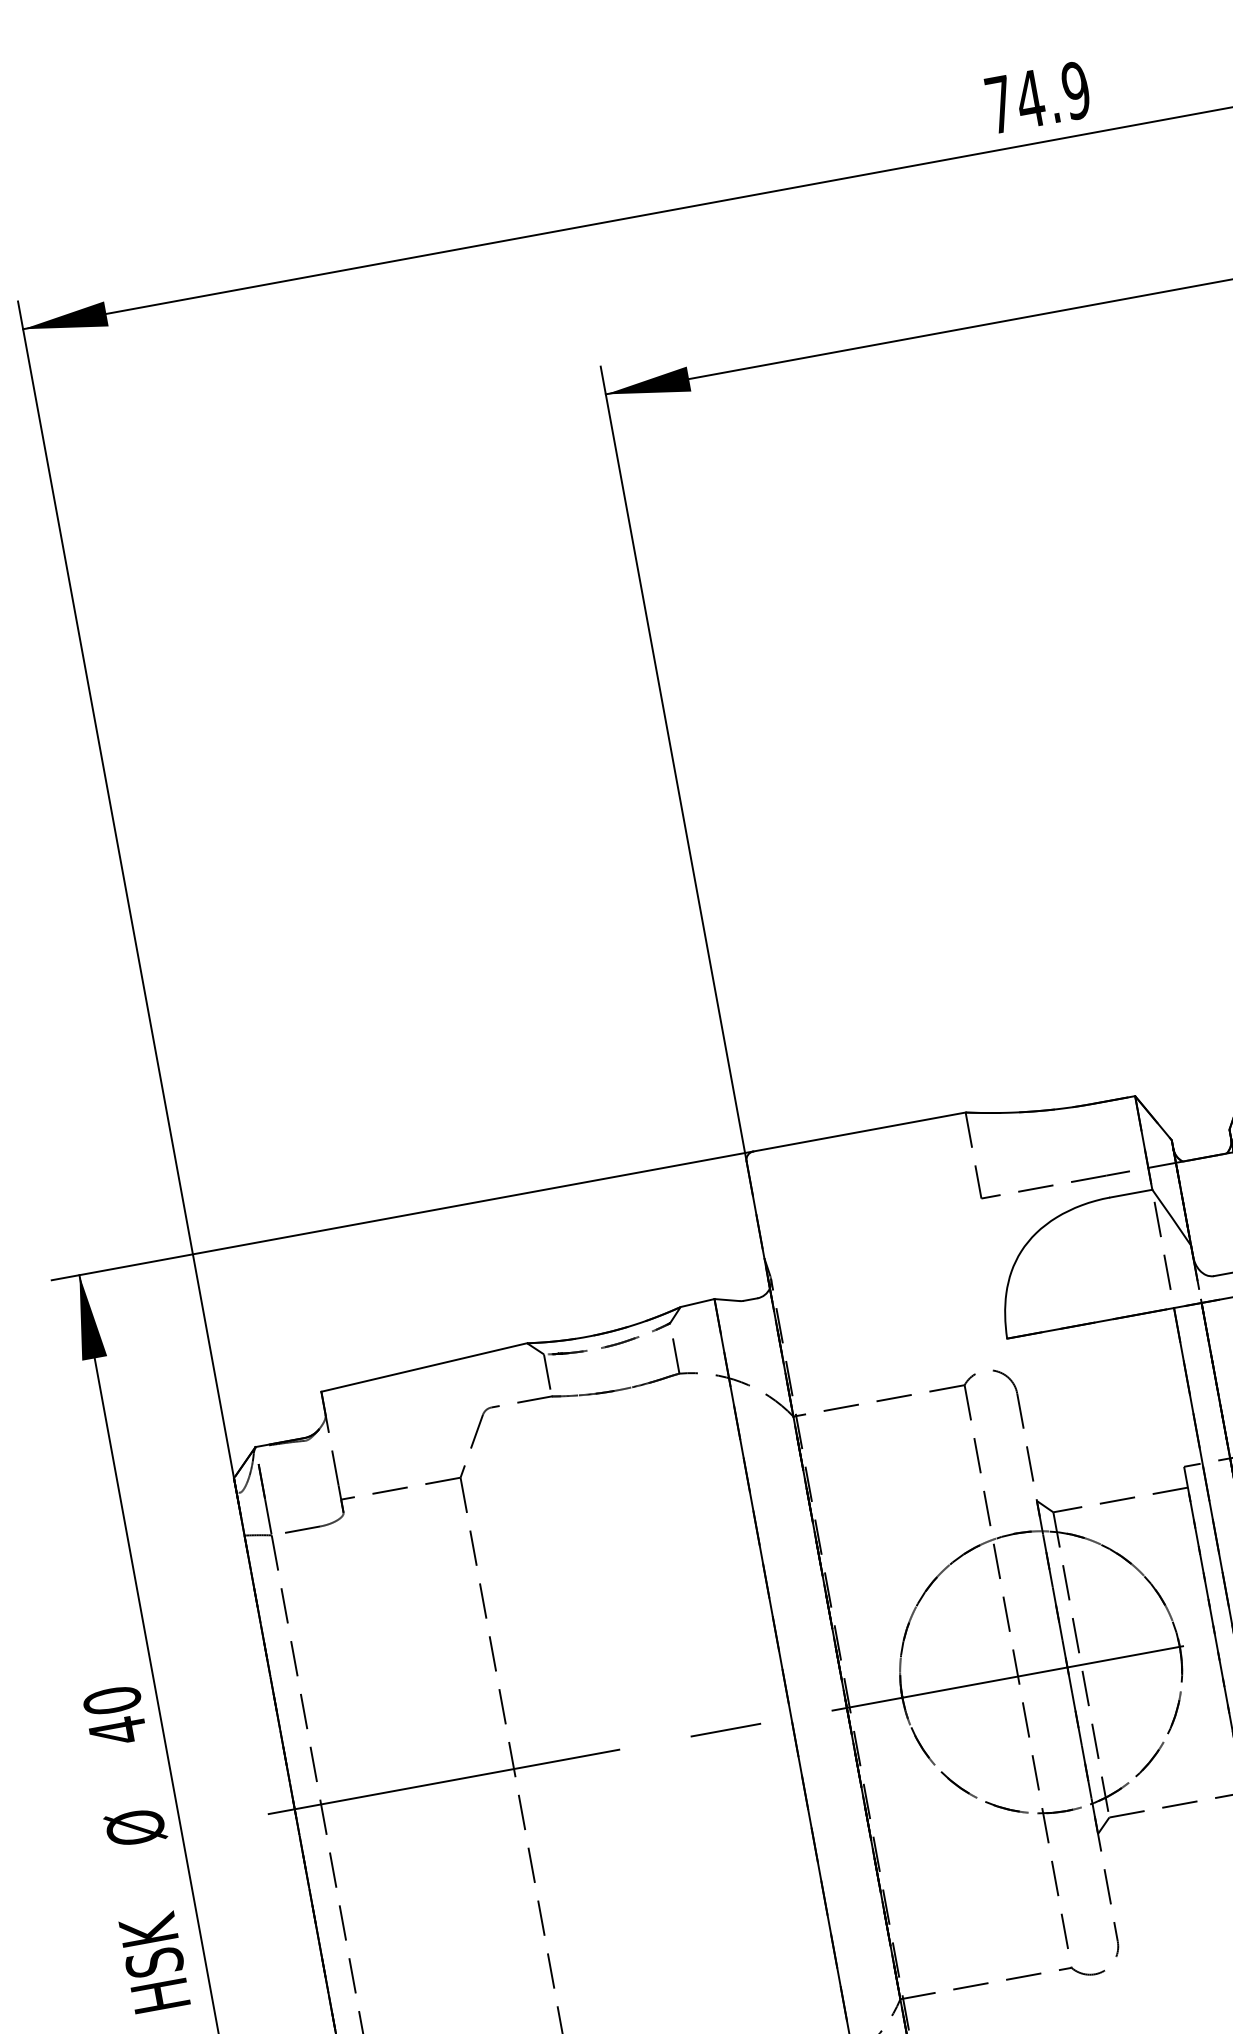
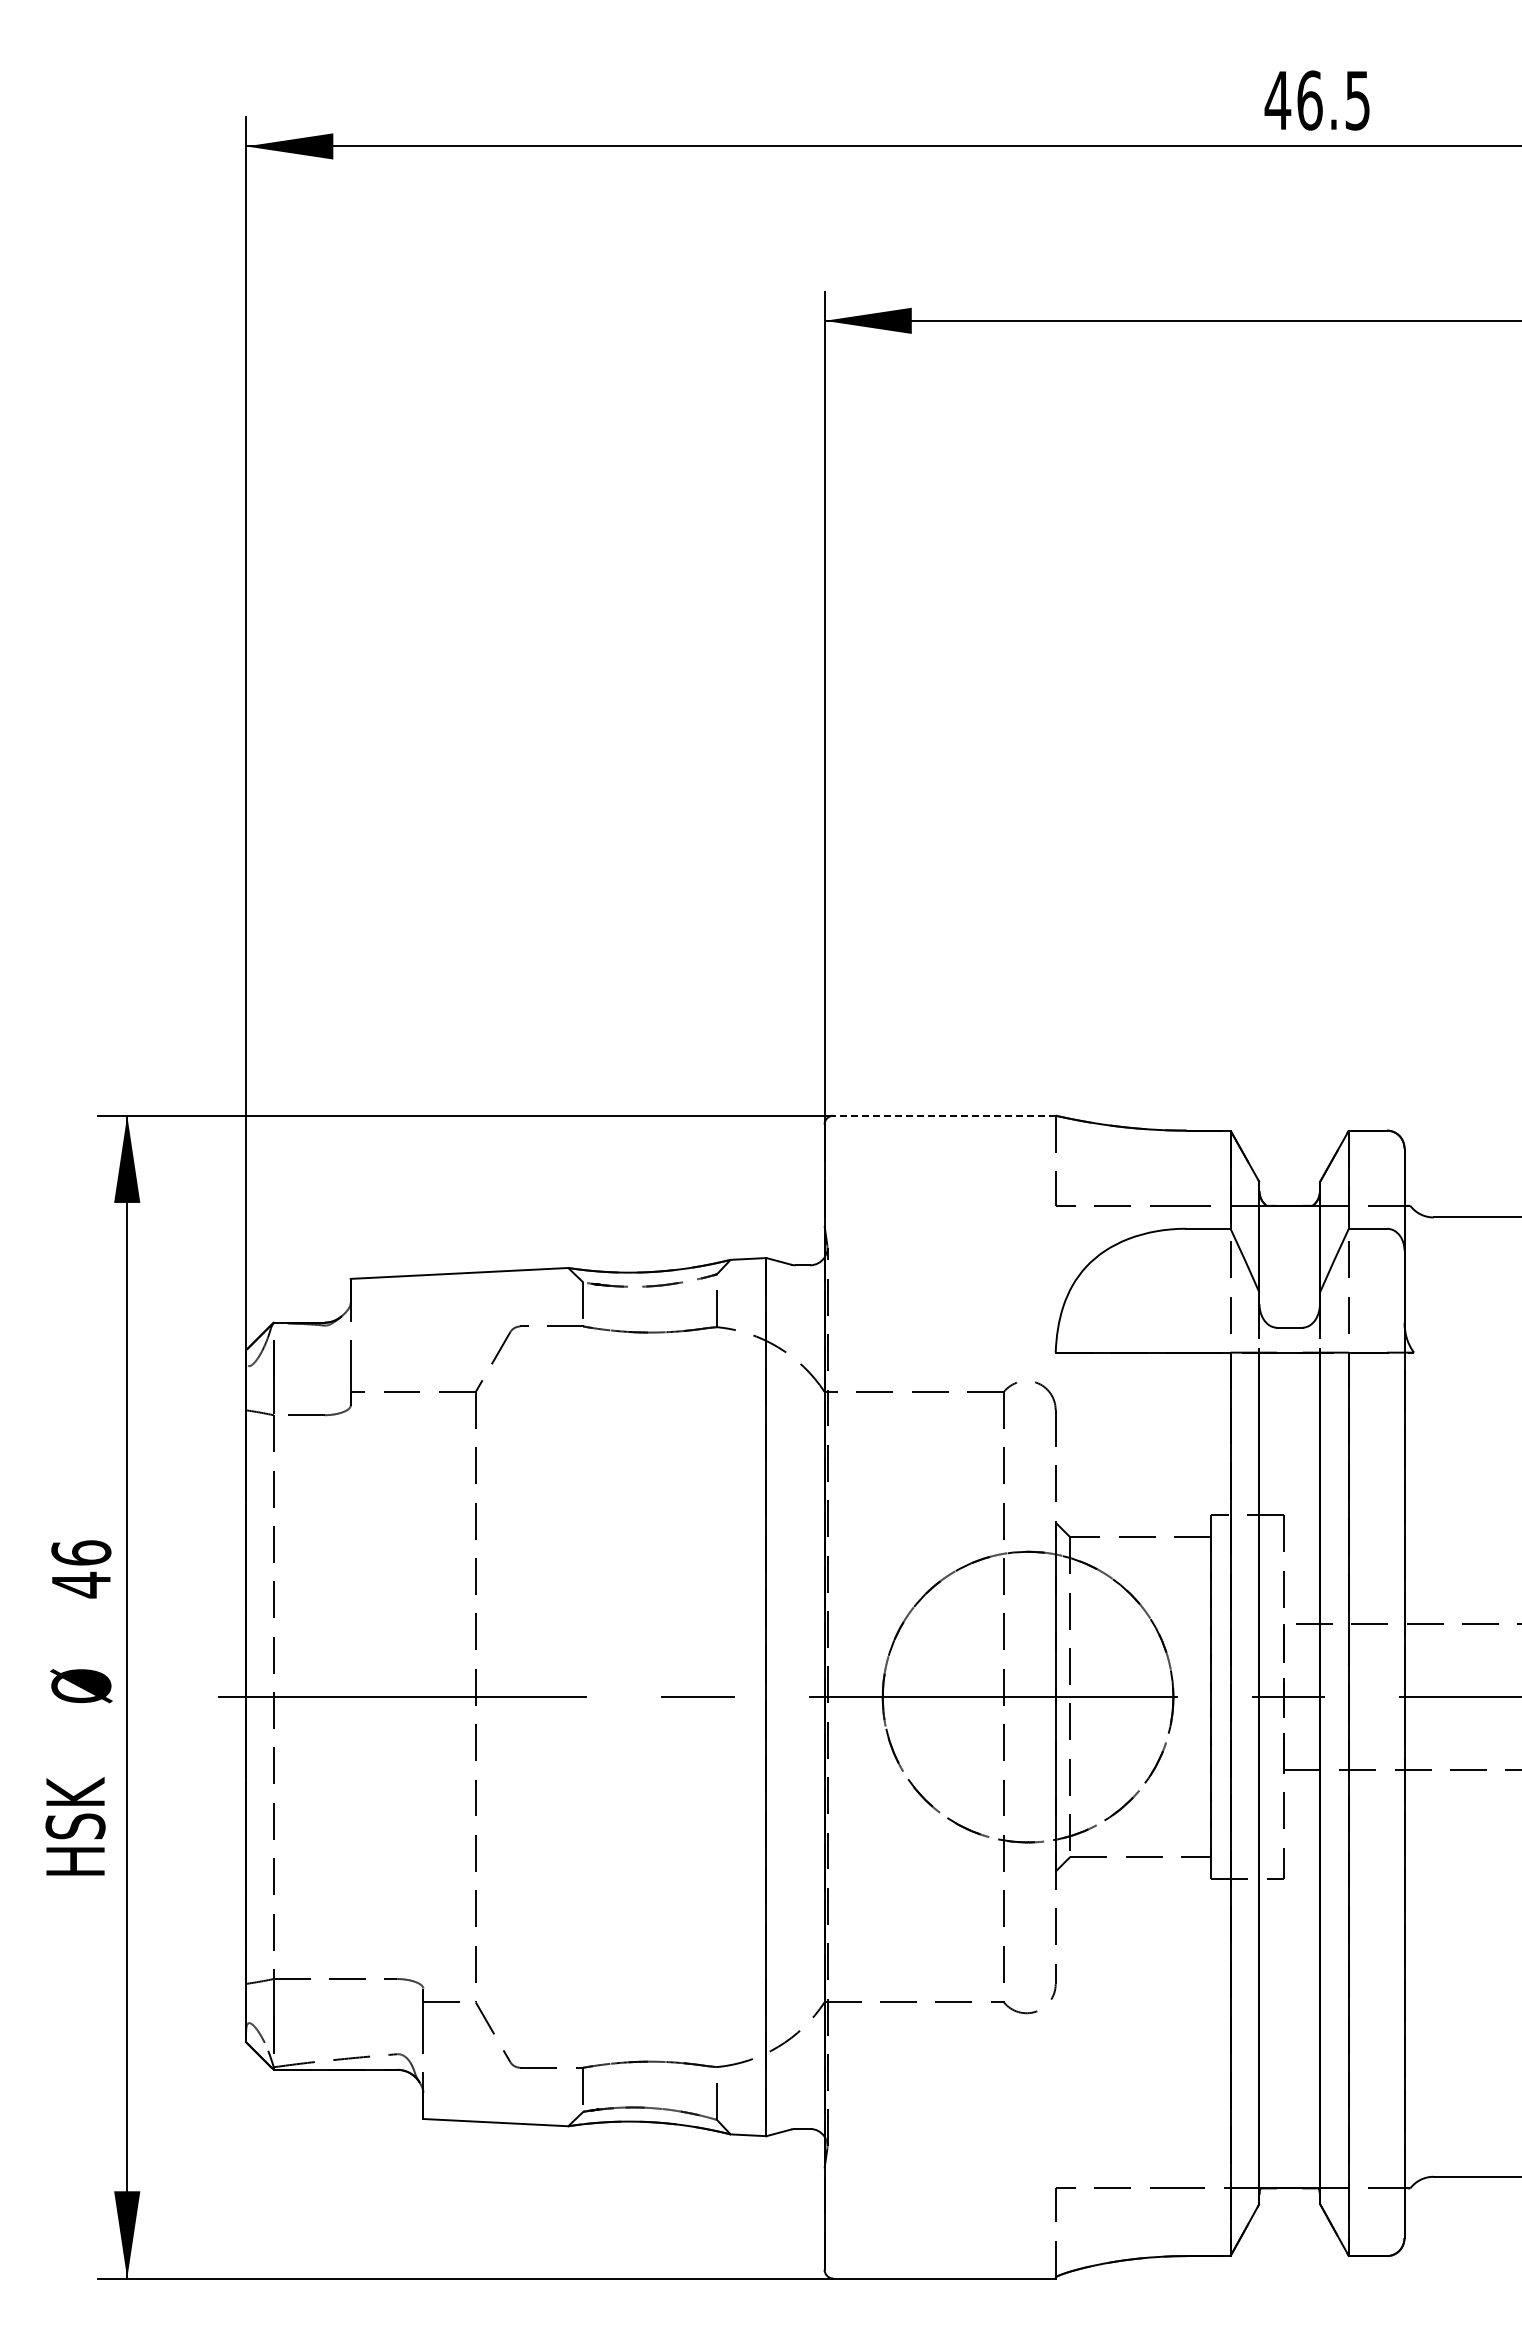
text: (1037, 97) -> (1317, 100), 74.9 -> 46.5
line: (859, 1131) -> (944, 1115), solid -> dashed
text: (112, 1700) -> (81, 1552), 40 -> 46

